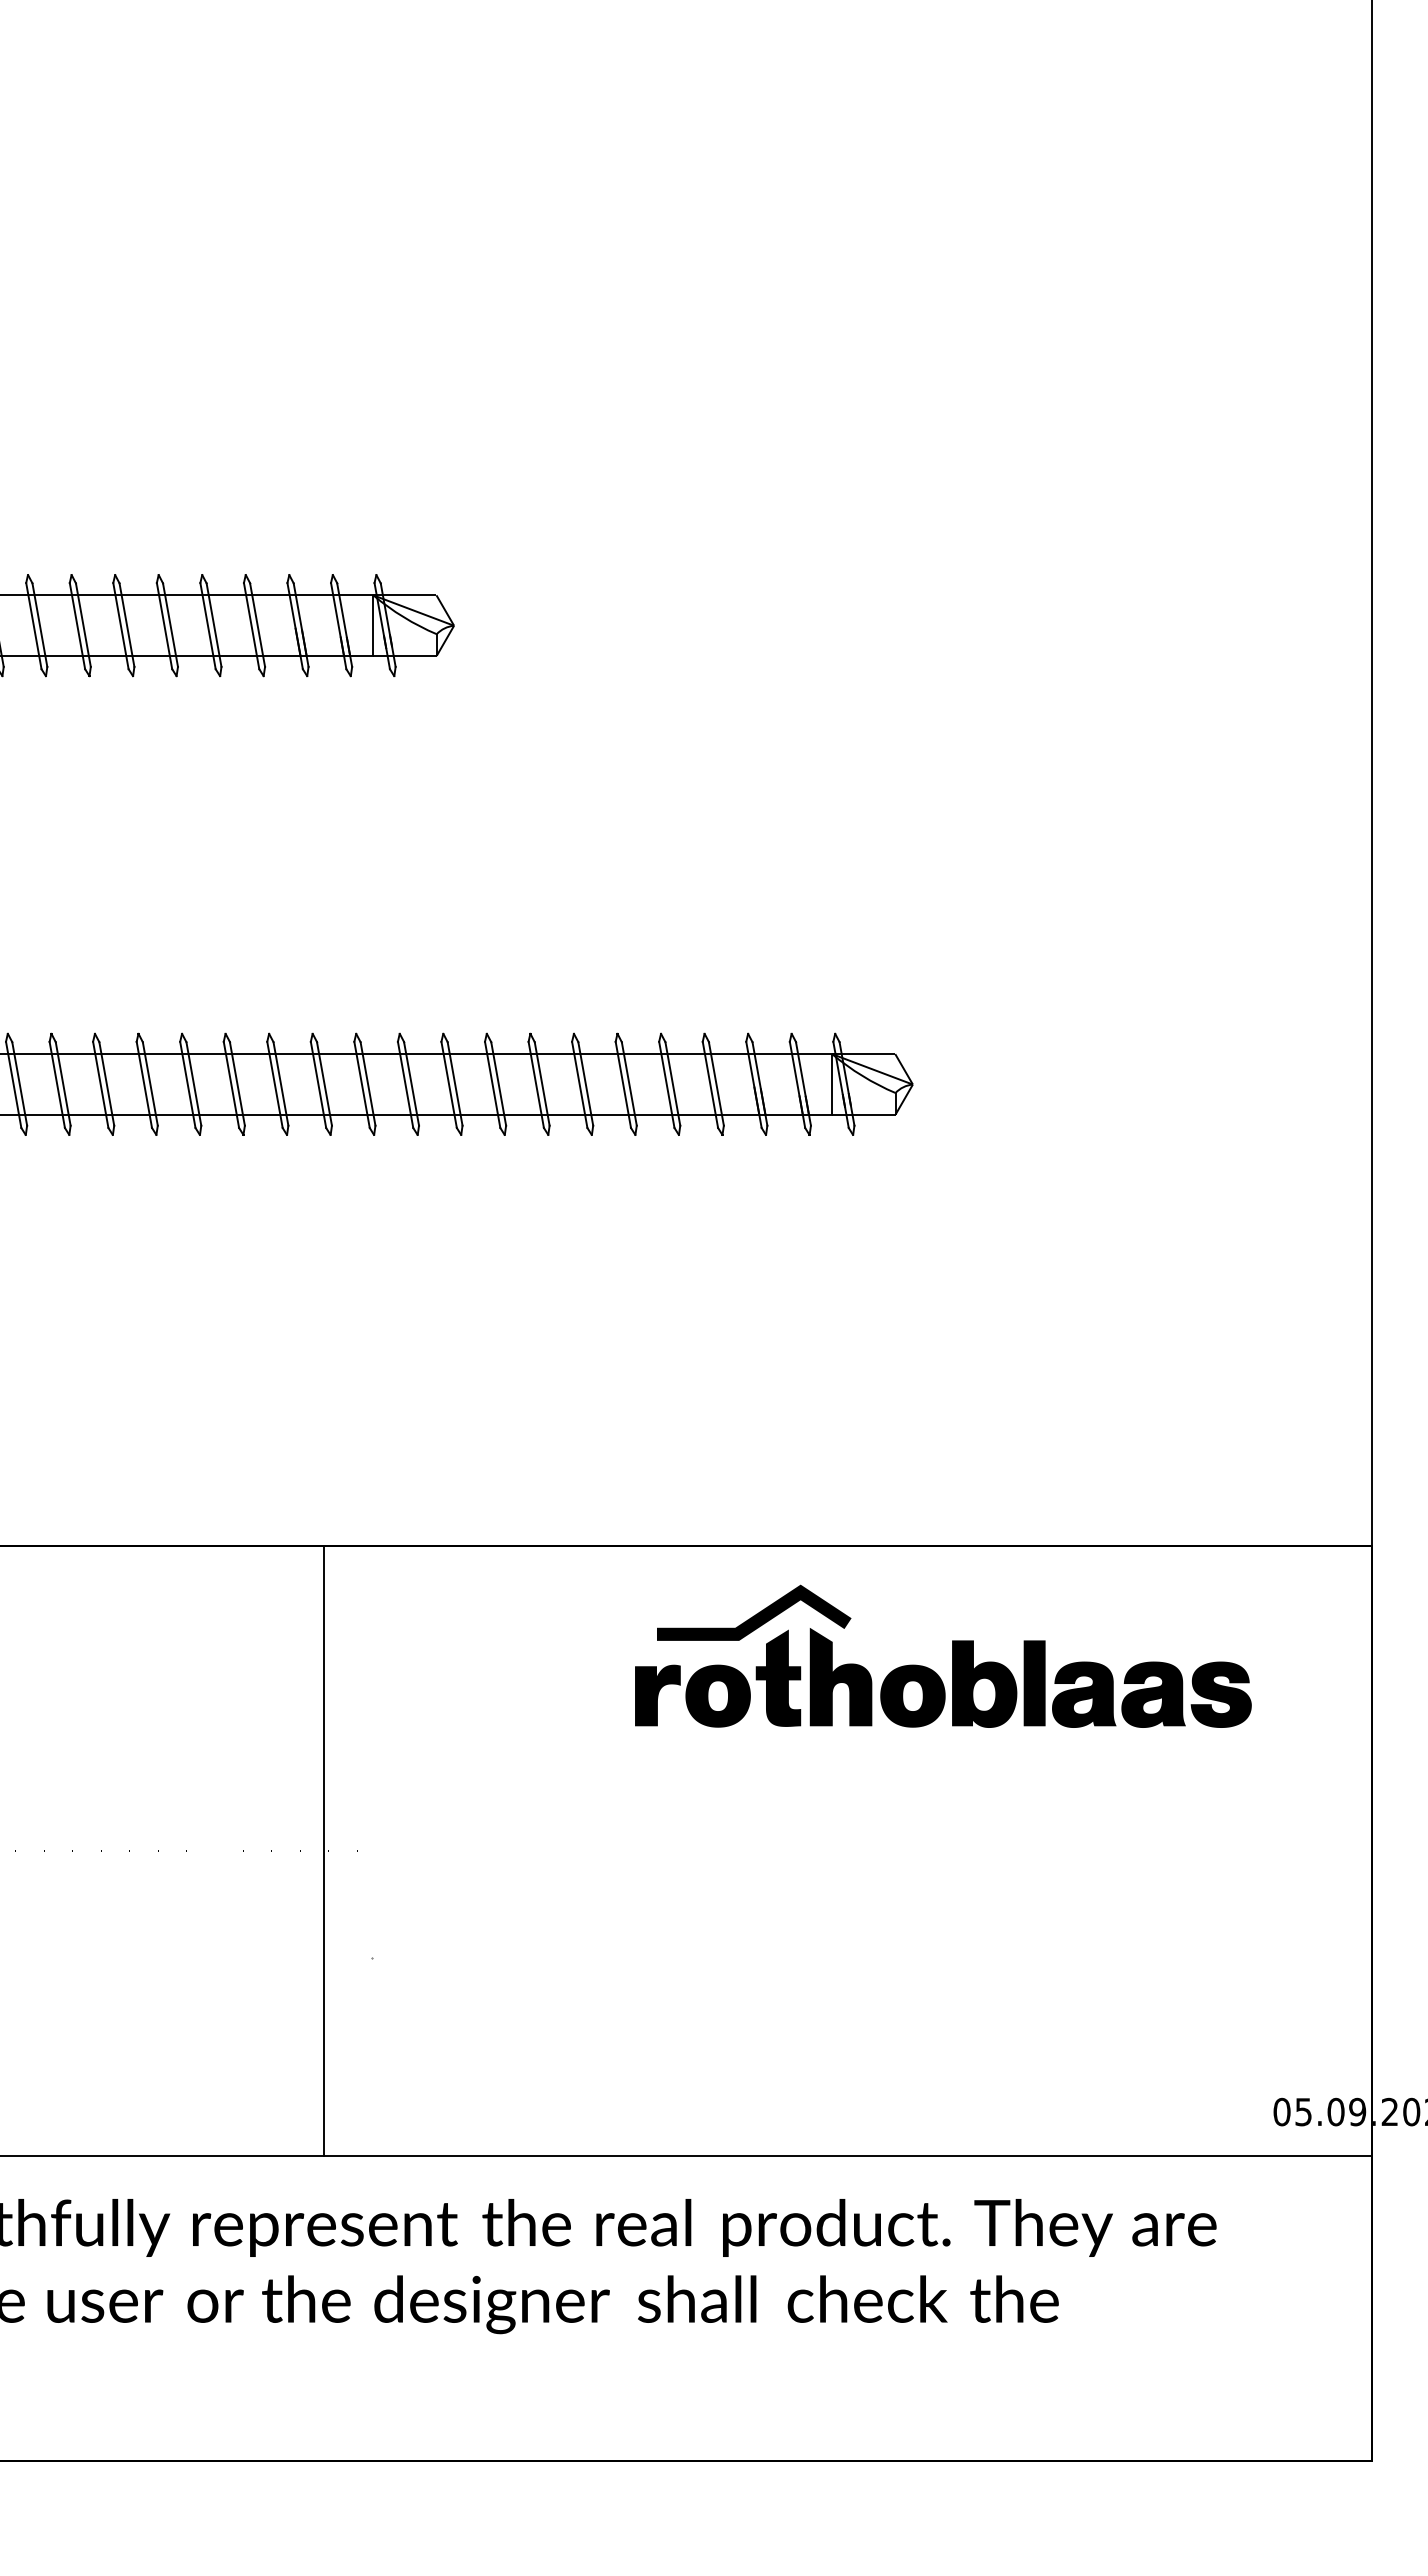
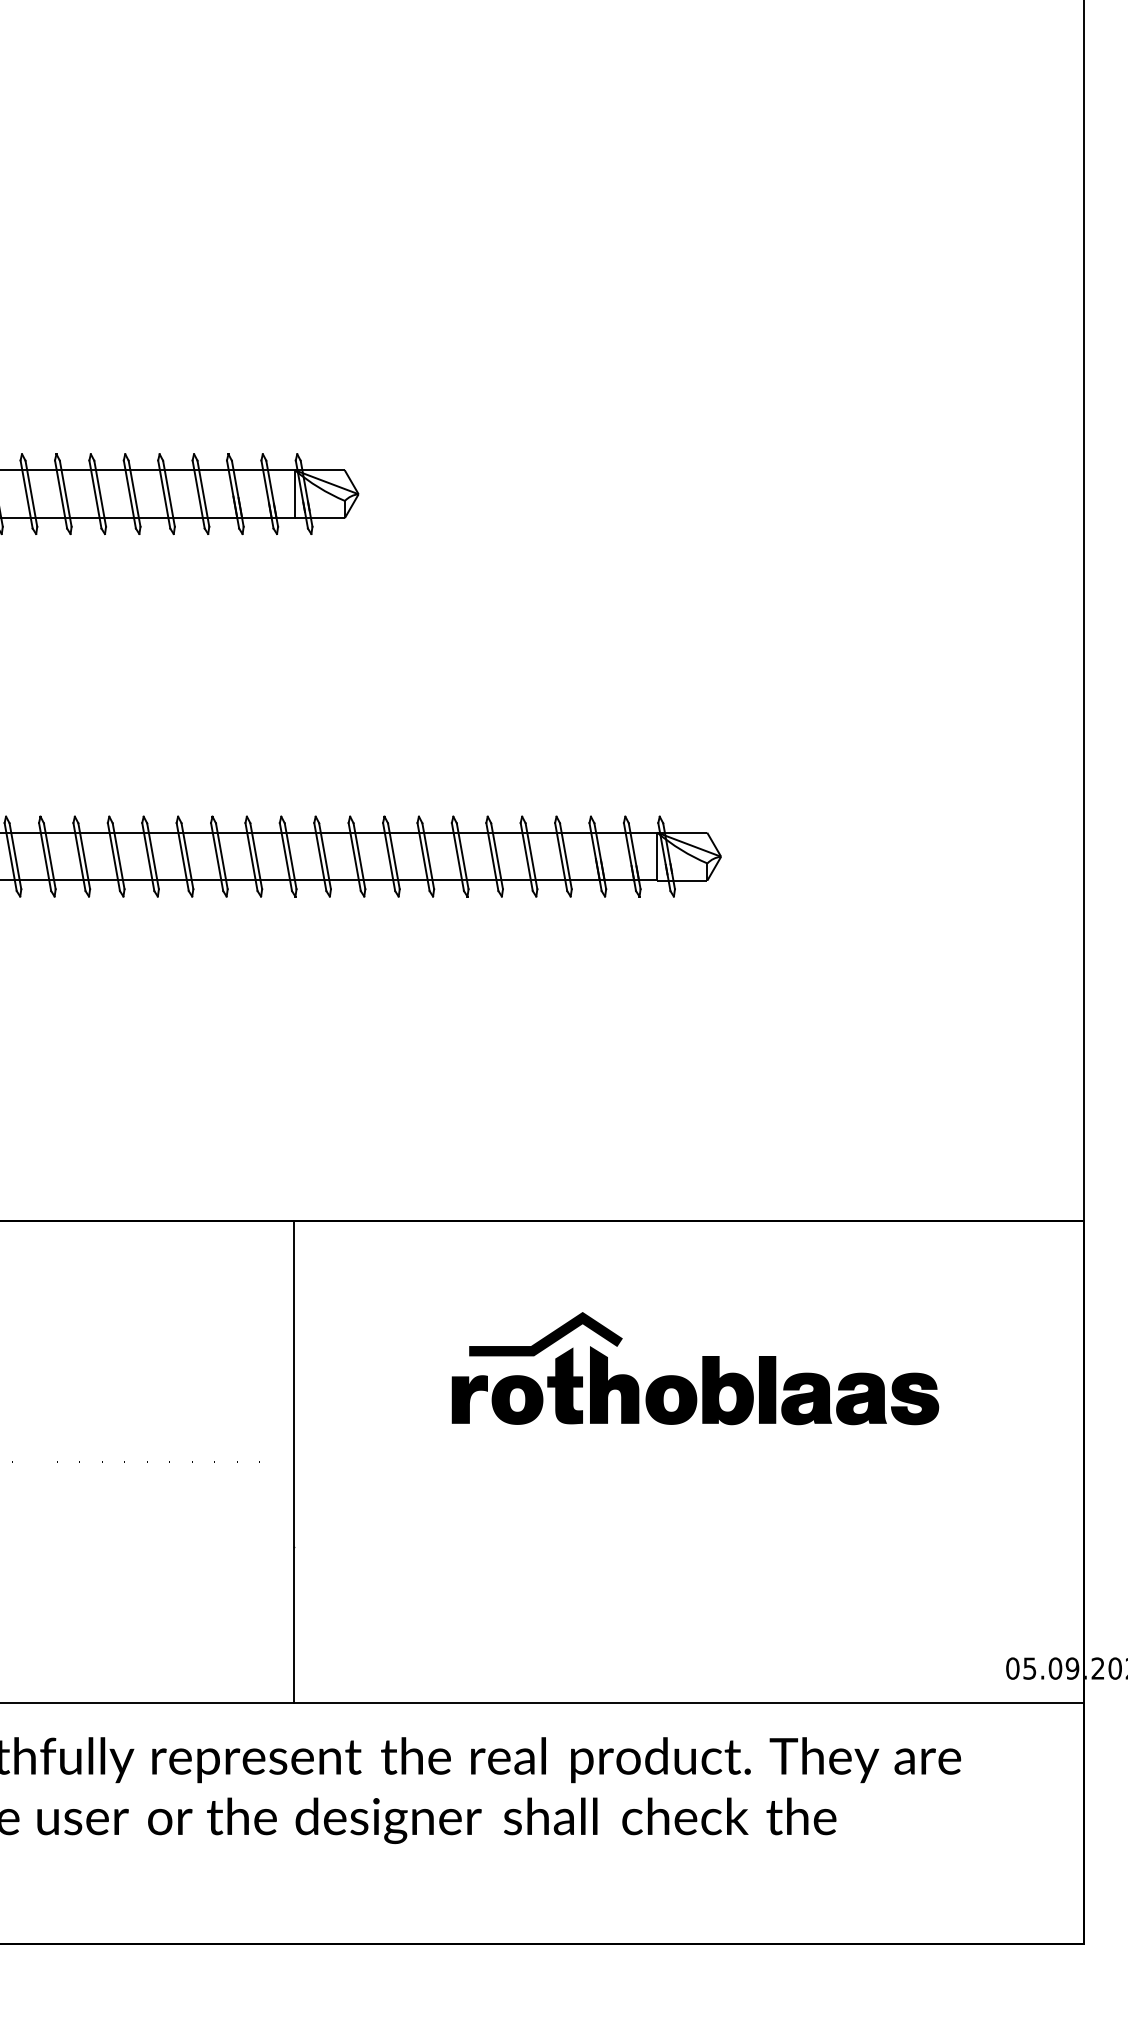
part: (952, 1655) -> (702, 1367), moved
line: (324, 1850) -> (294, 1461), moved

